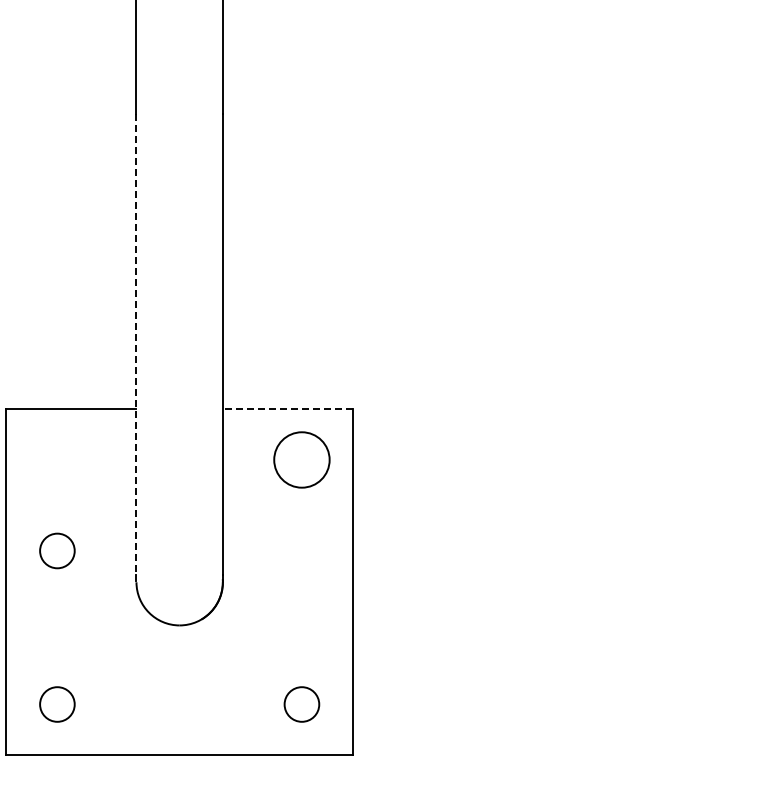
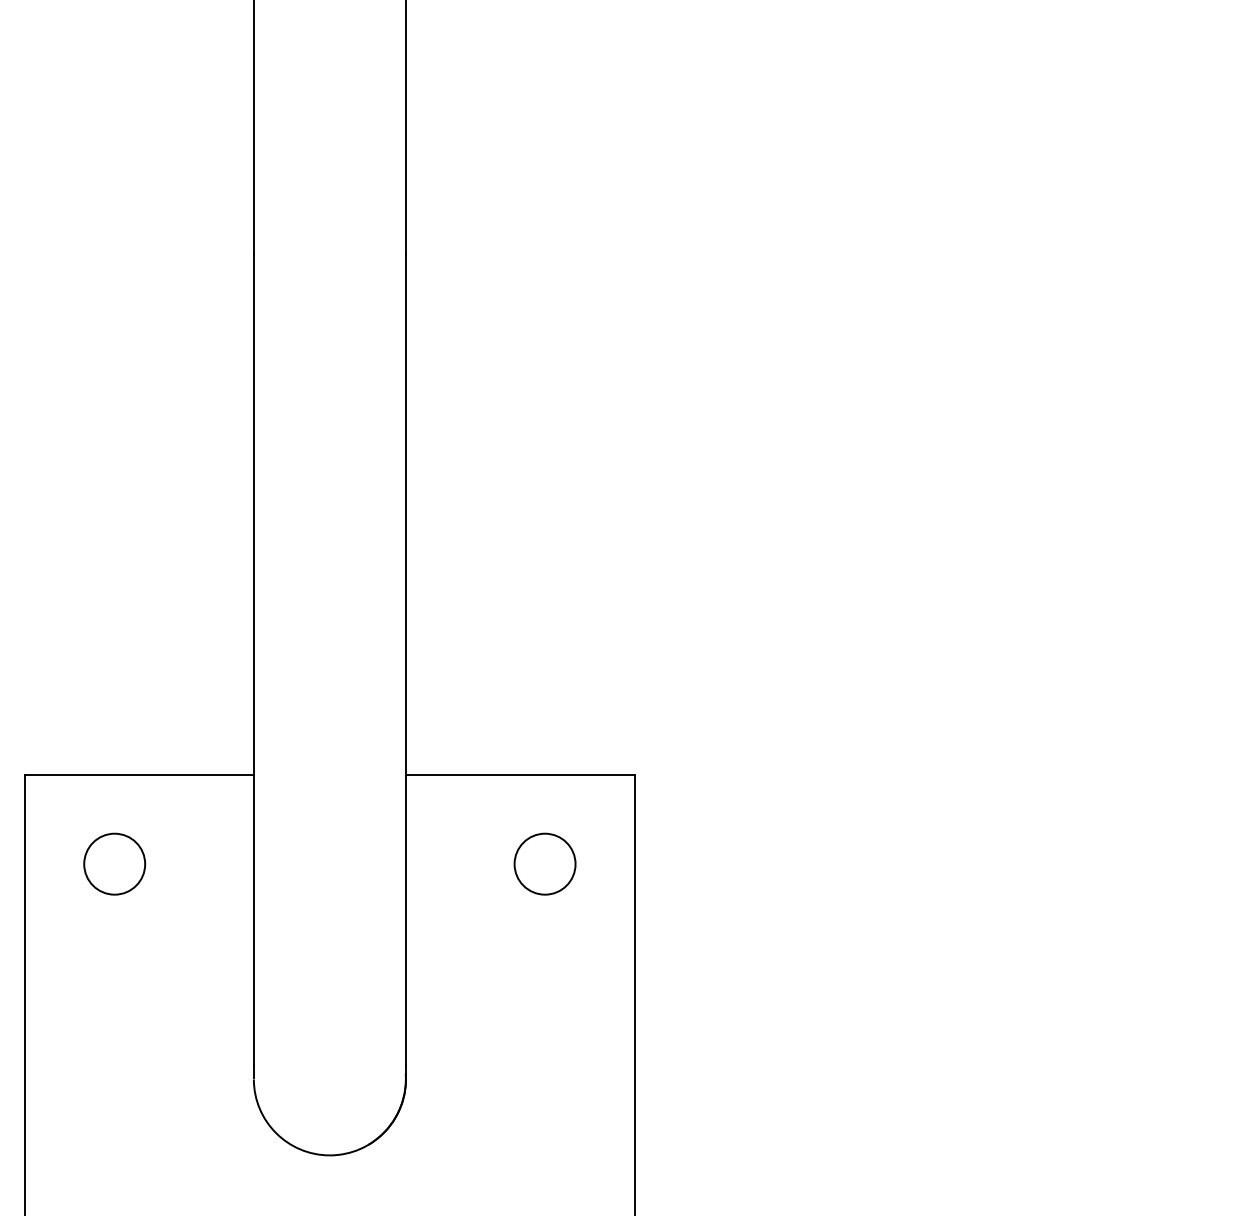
line: (136, 344) -> (253, 660), dashed -> solid
line: (287, 409) -> (519, 775), dashed -> solid
circle: (301, 459) -> (544, 863), size x0.62
circle: (57, 550) -> (114, 863), moved

